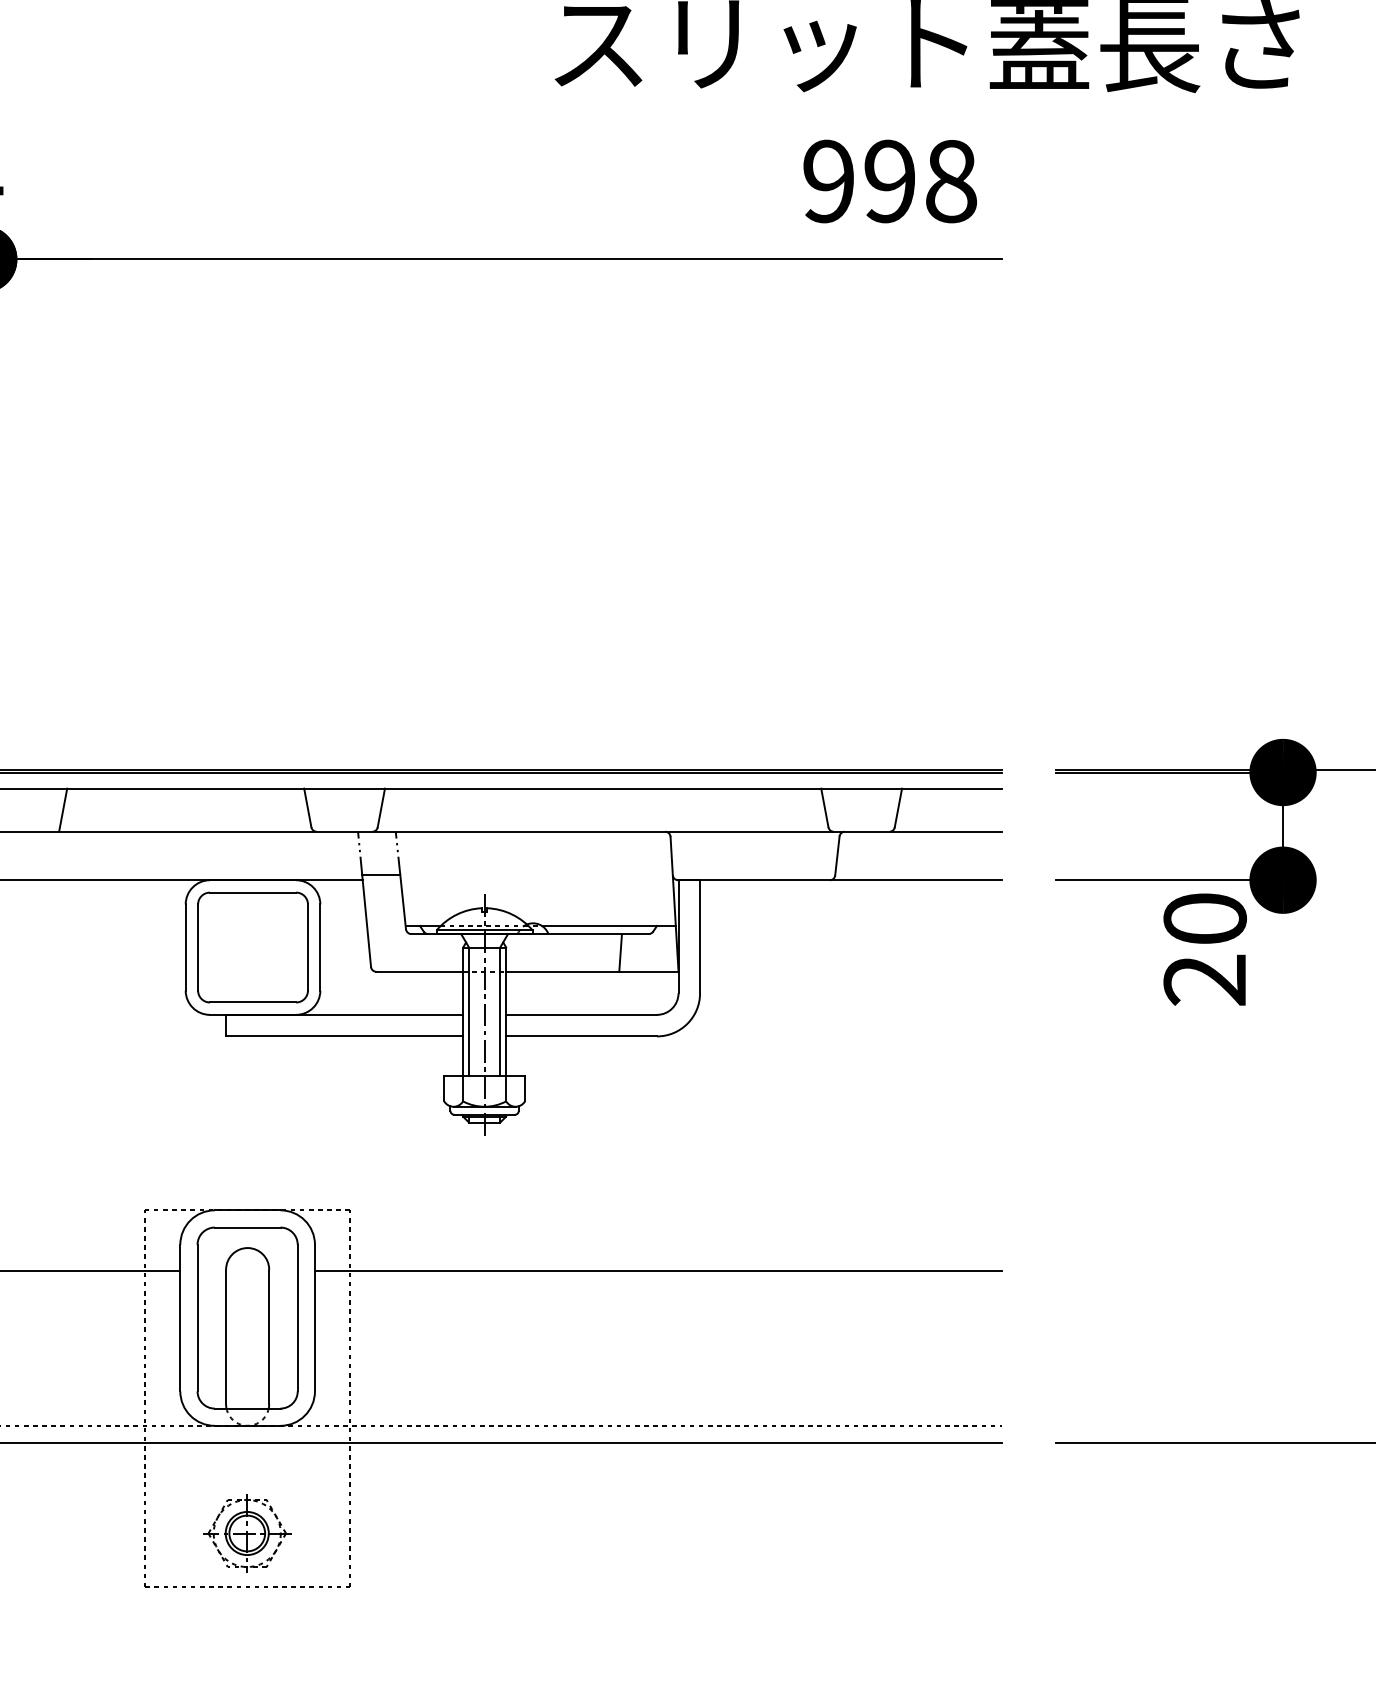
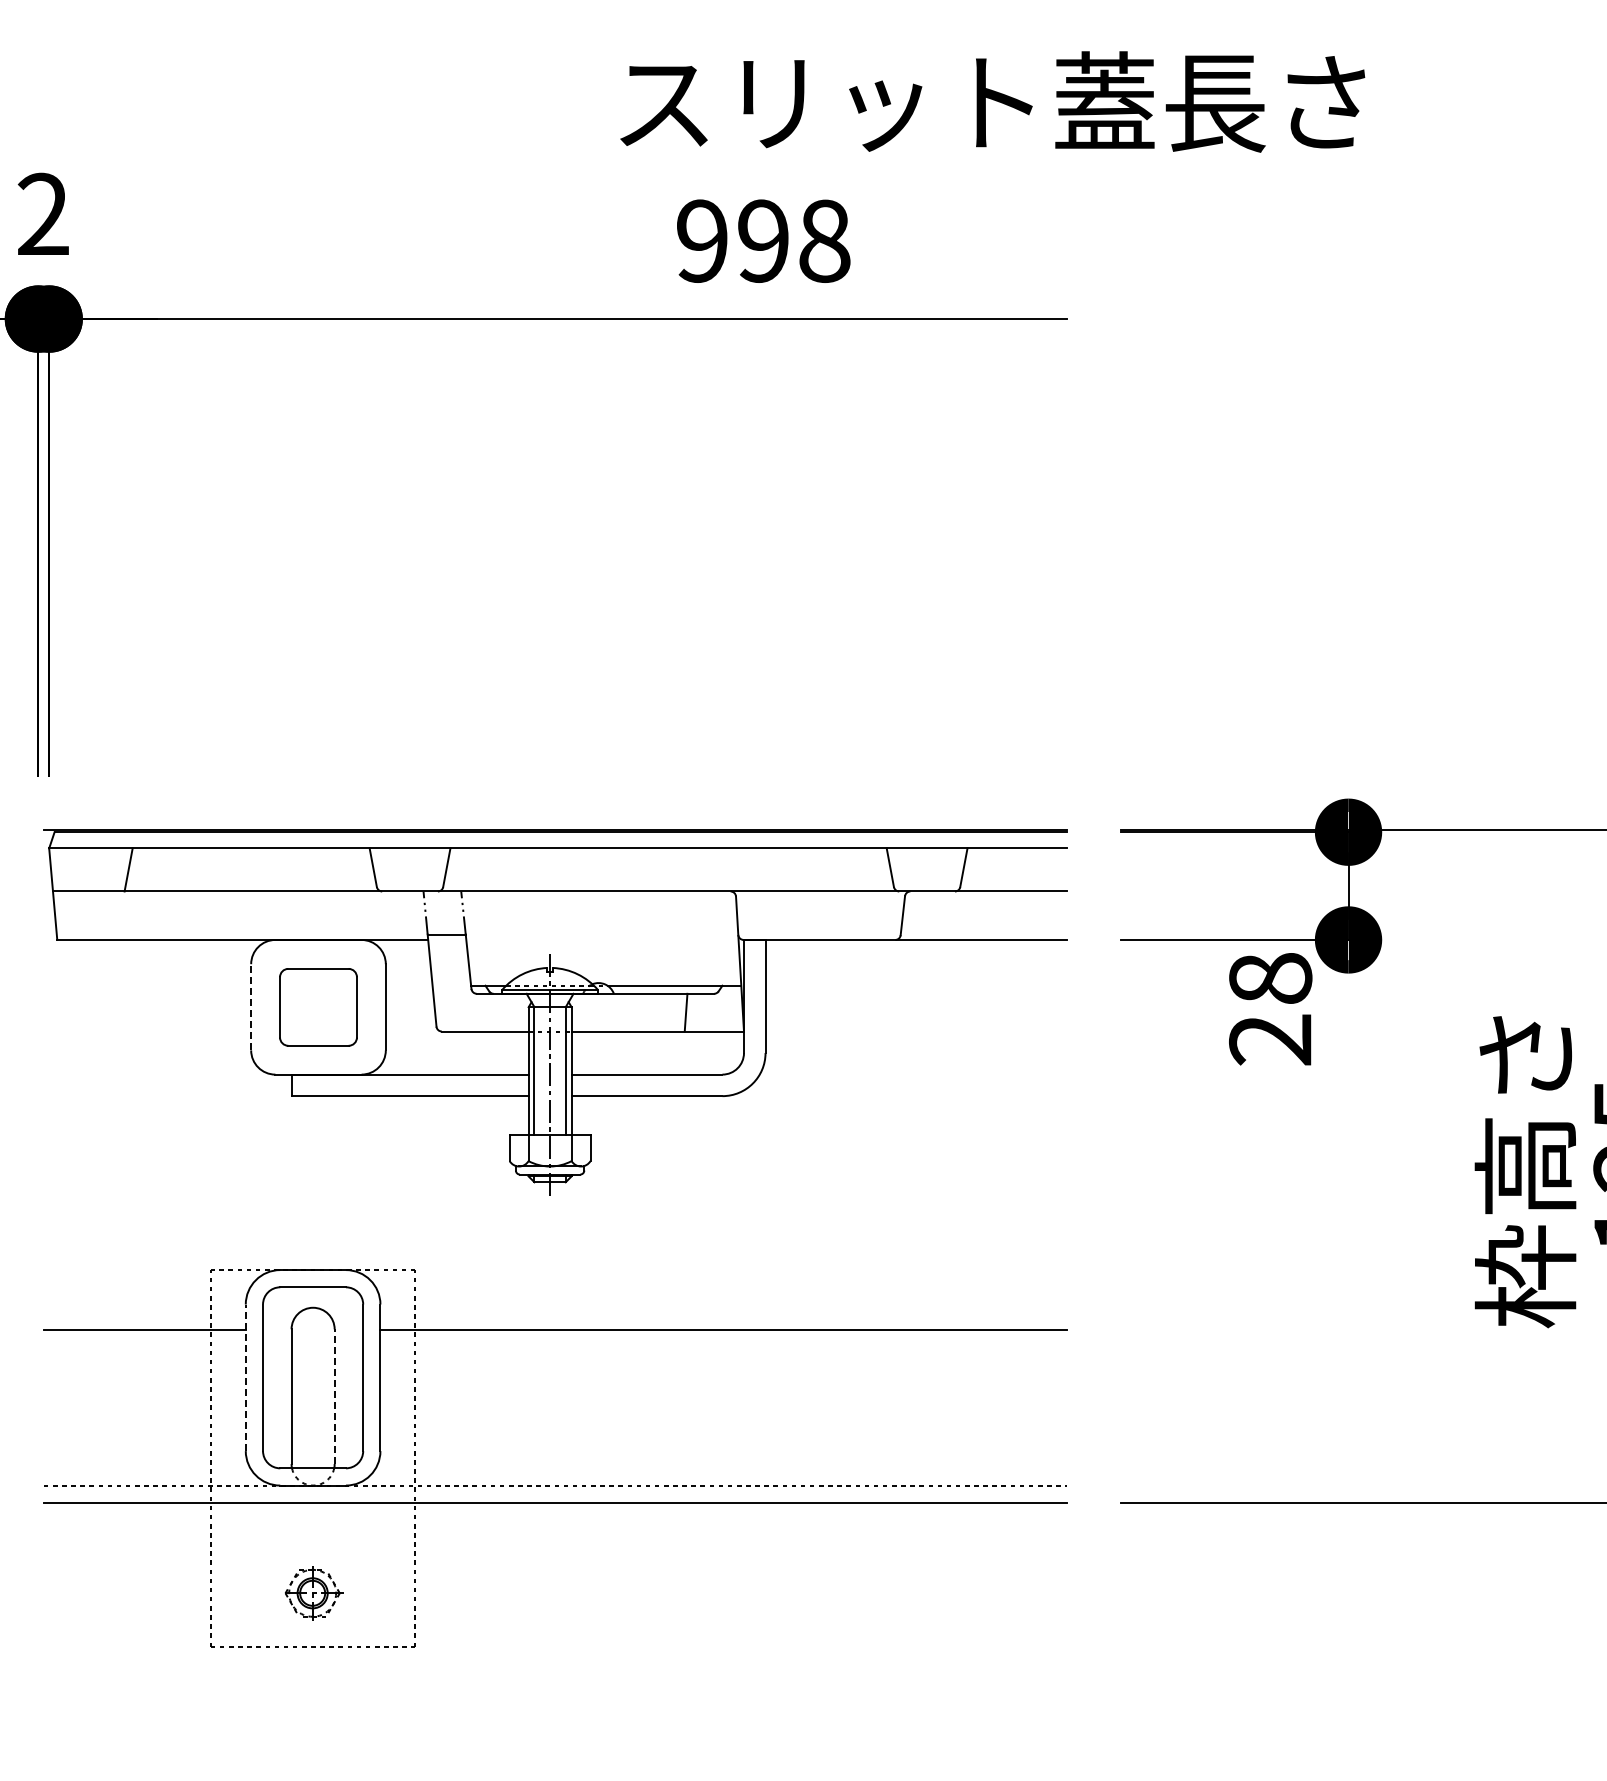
text: (890, 180) -> (763, 240), moved
text: (1205, 918) -> (1270, 978), 20 -> 28
line: (186, 946) -> (251, 1006), solid -> dashed
part: (253, 947) -> (318, 1007), size x0.7
line: (180, 1317) -> (245, 1377), solid -> dashed
line: (269, 1336) -> (334, 1396), solid -> dashed
part: (247, 1533) -> (312, 1593), size x0.7

